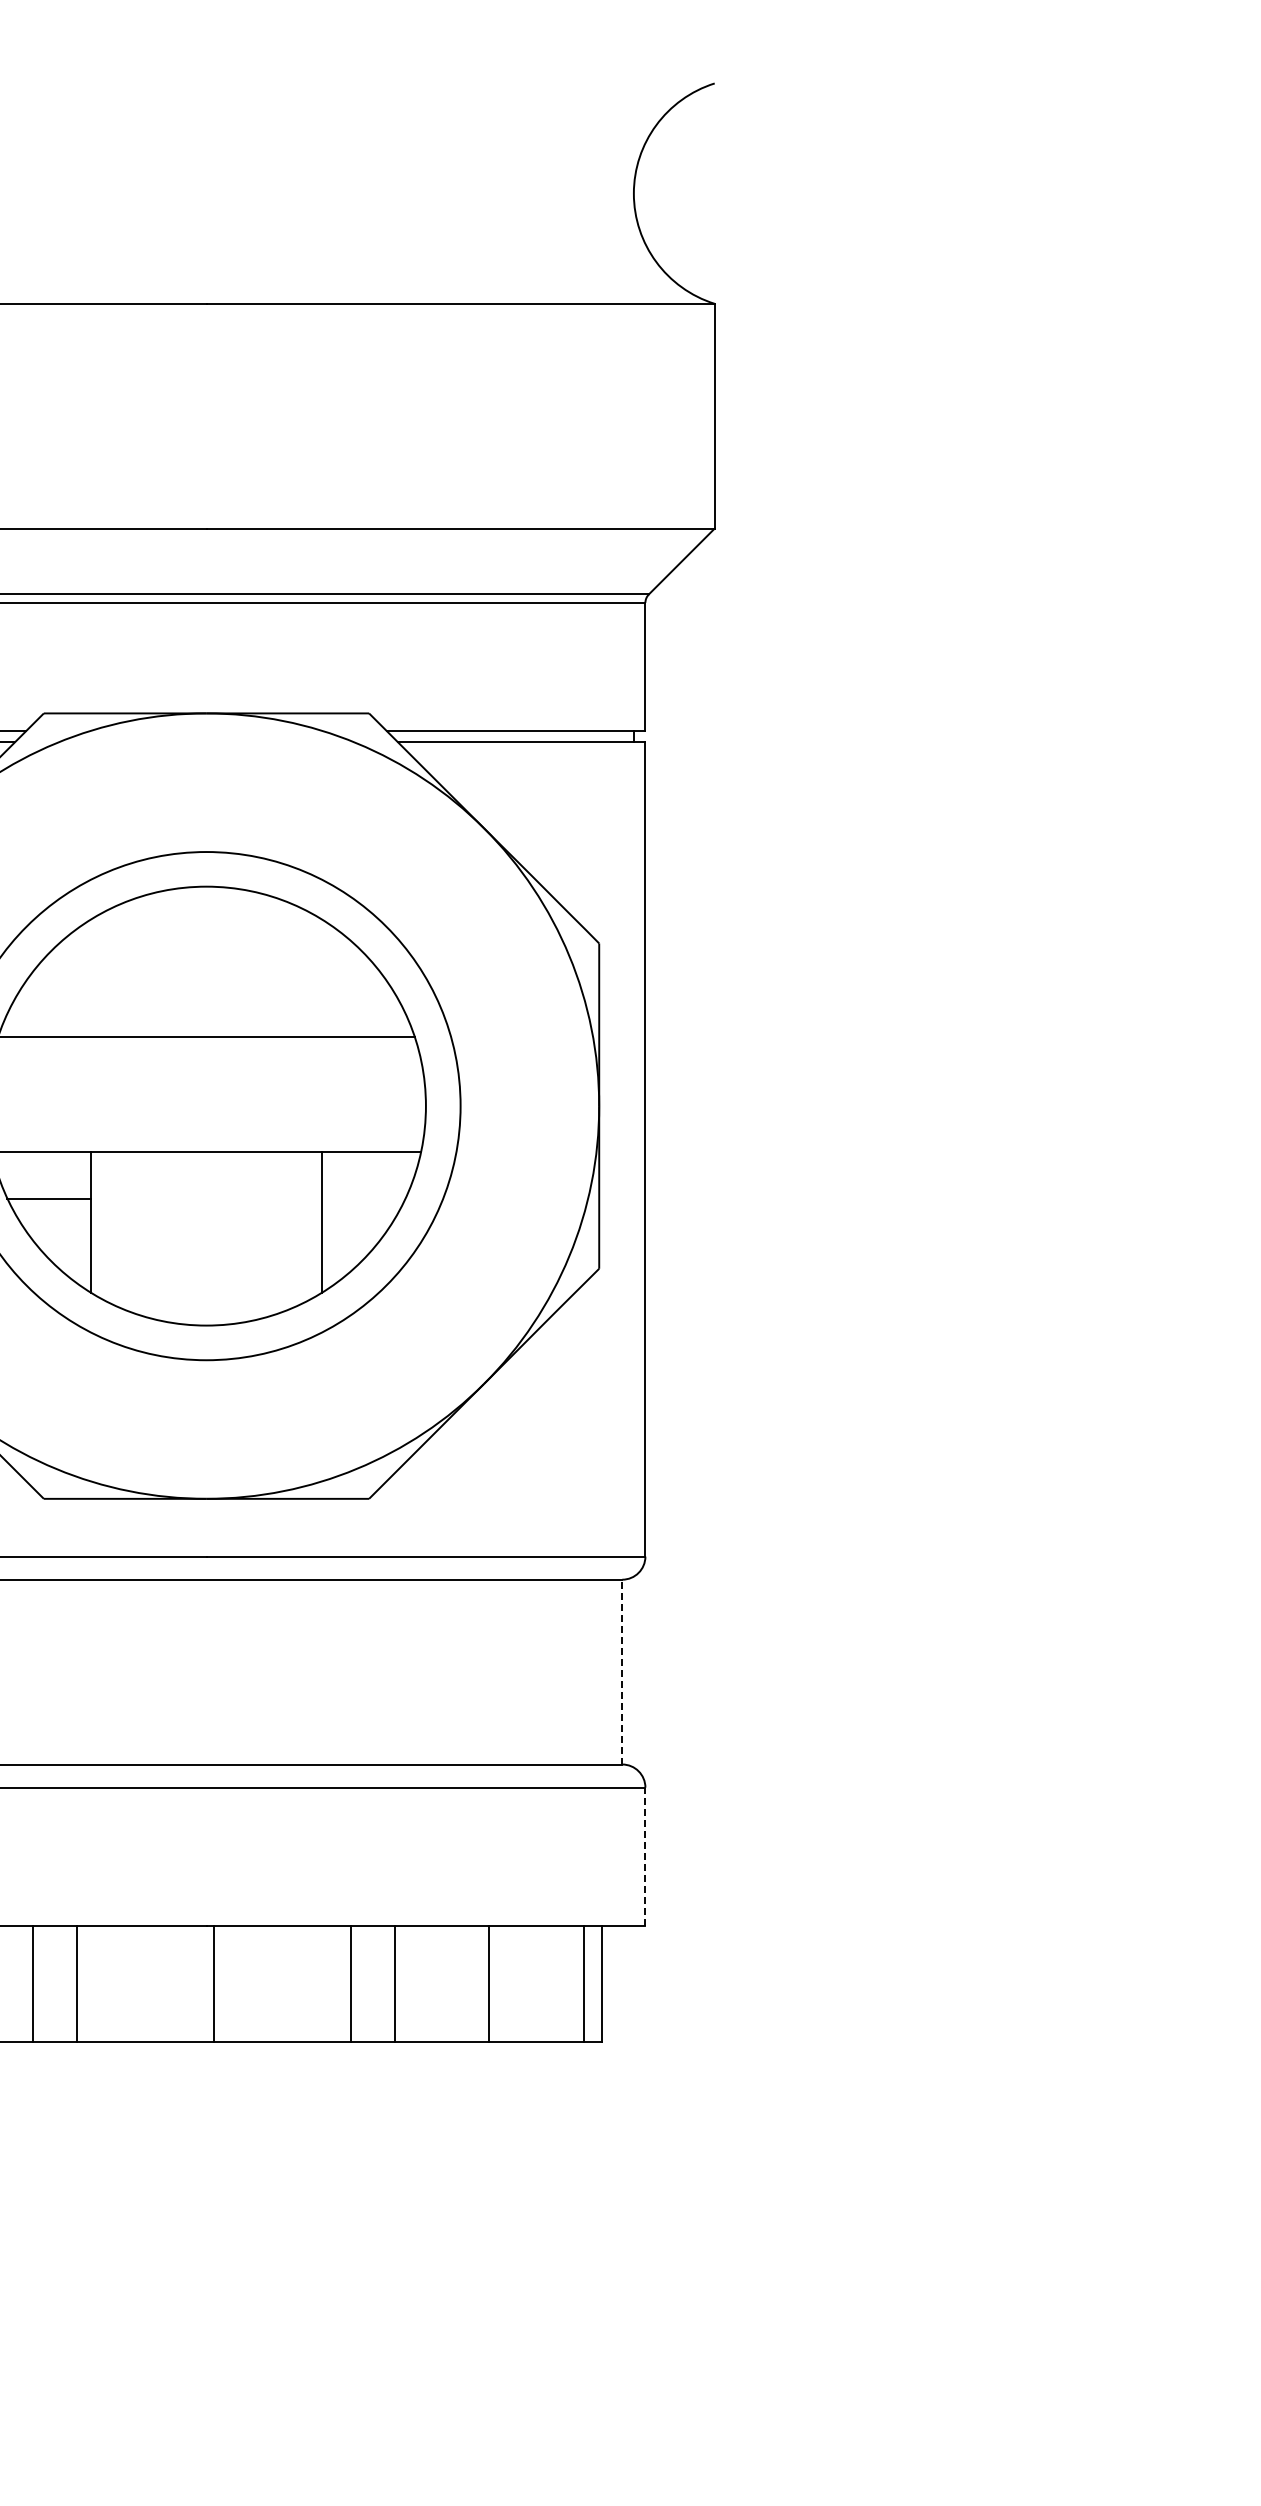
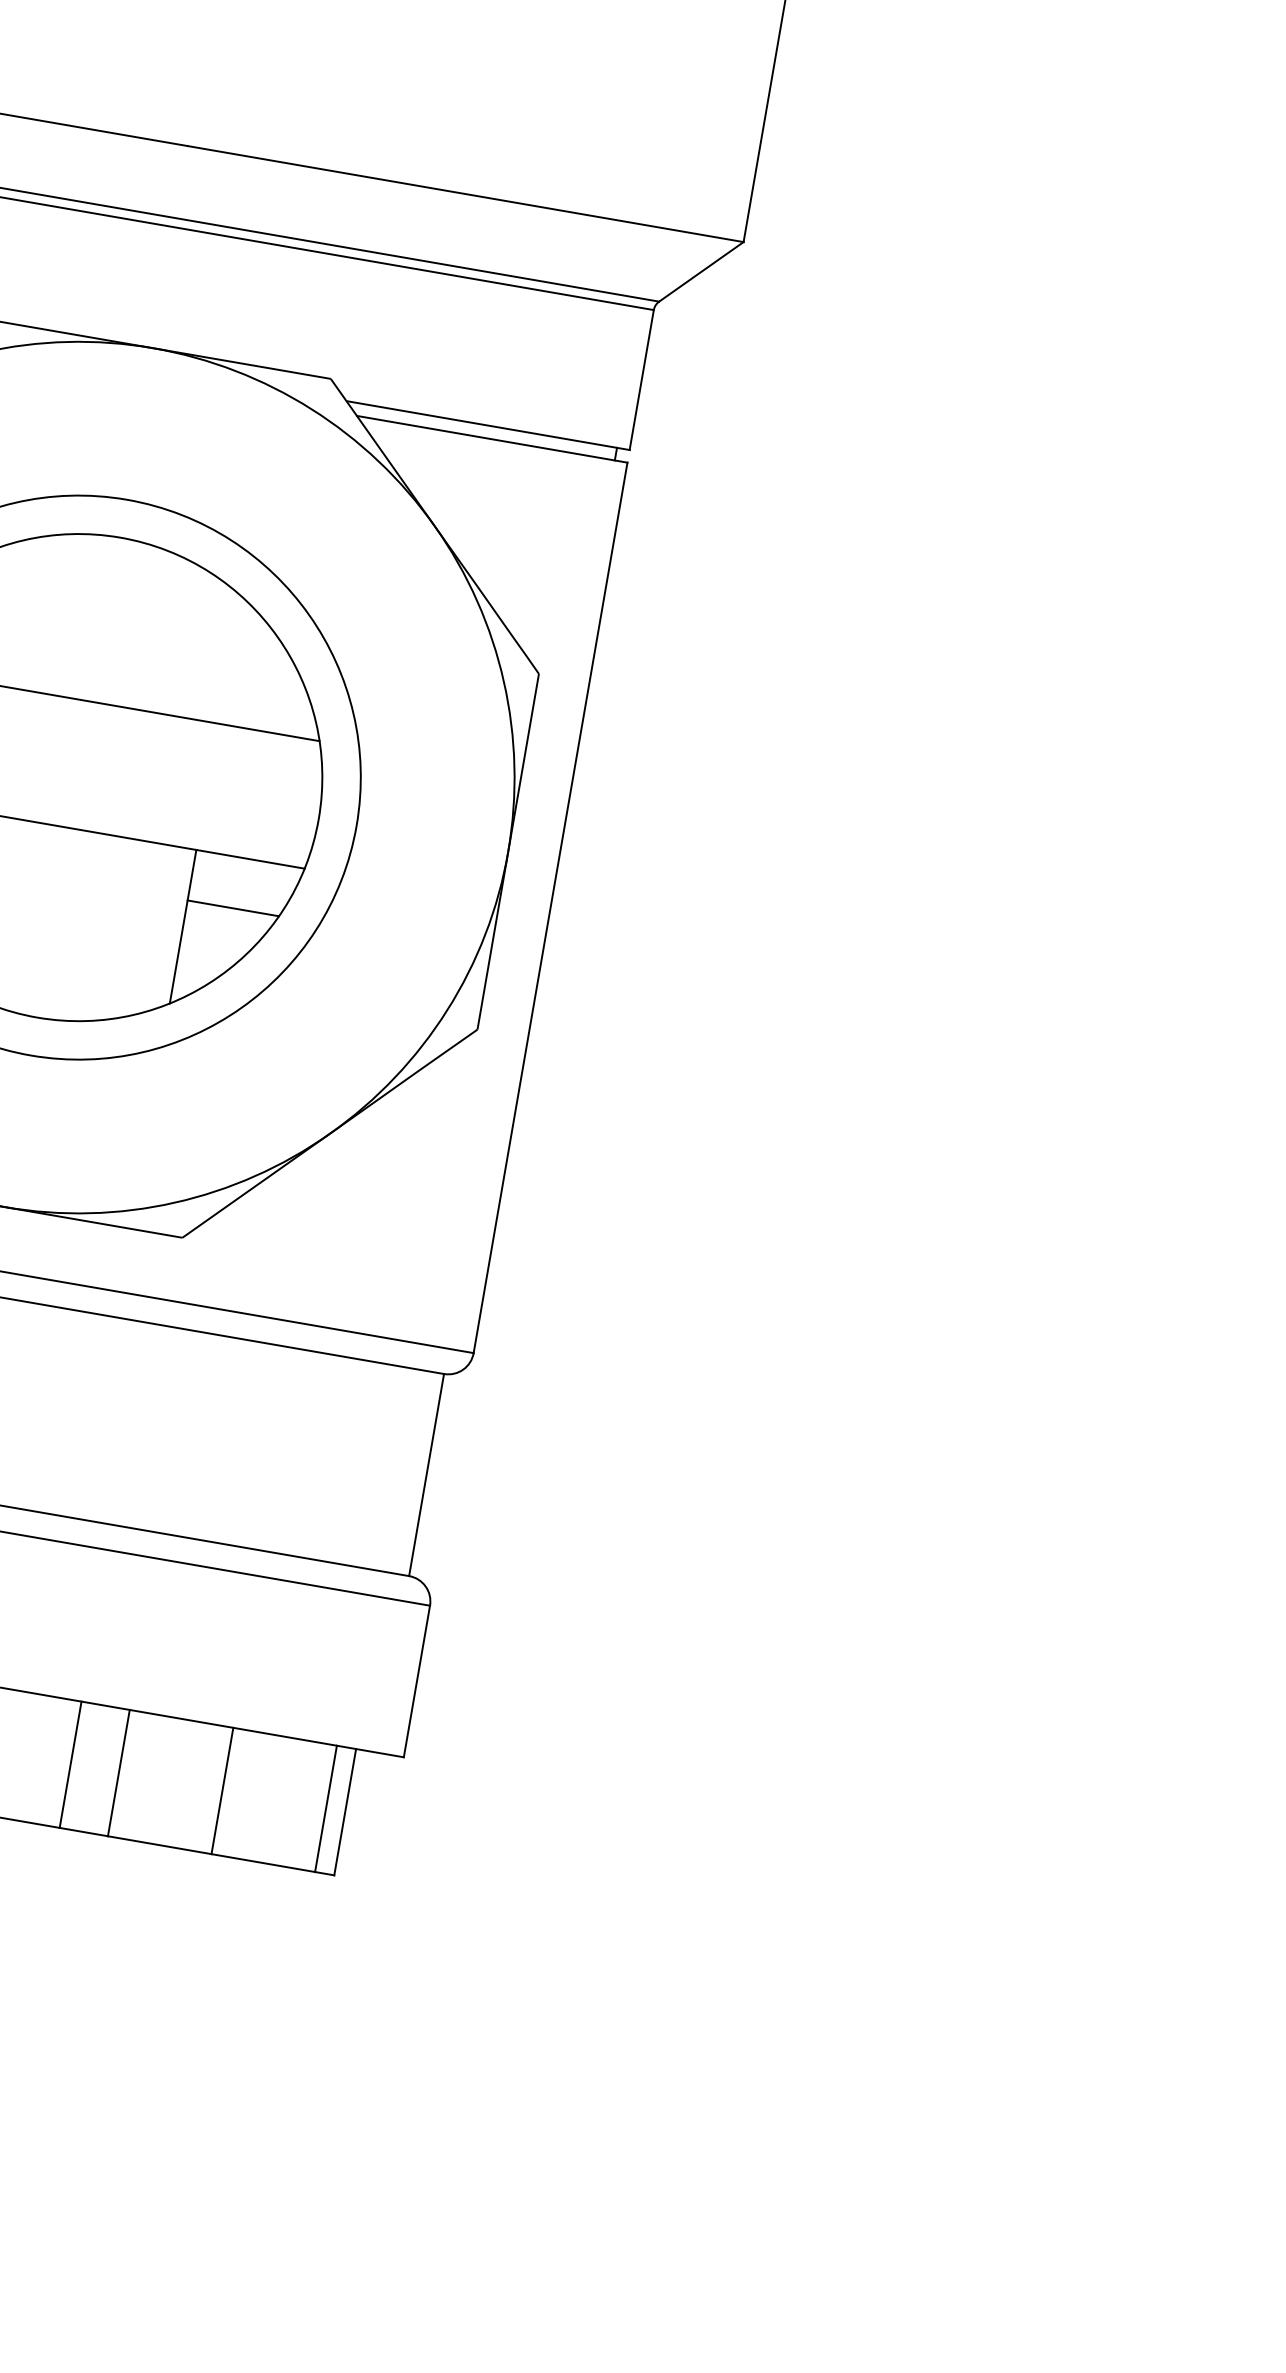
line: (363, 1198) -> (233, 908), added
line: (622, 1671) -> (426, 1474), dashed -> solid
line: (645, 1856) -> (417, 1681), dashed -> solid

